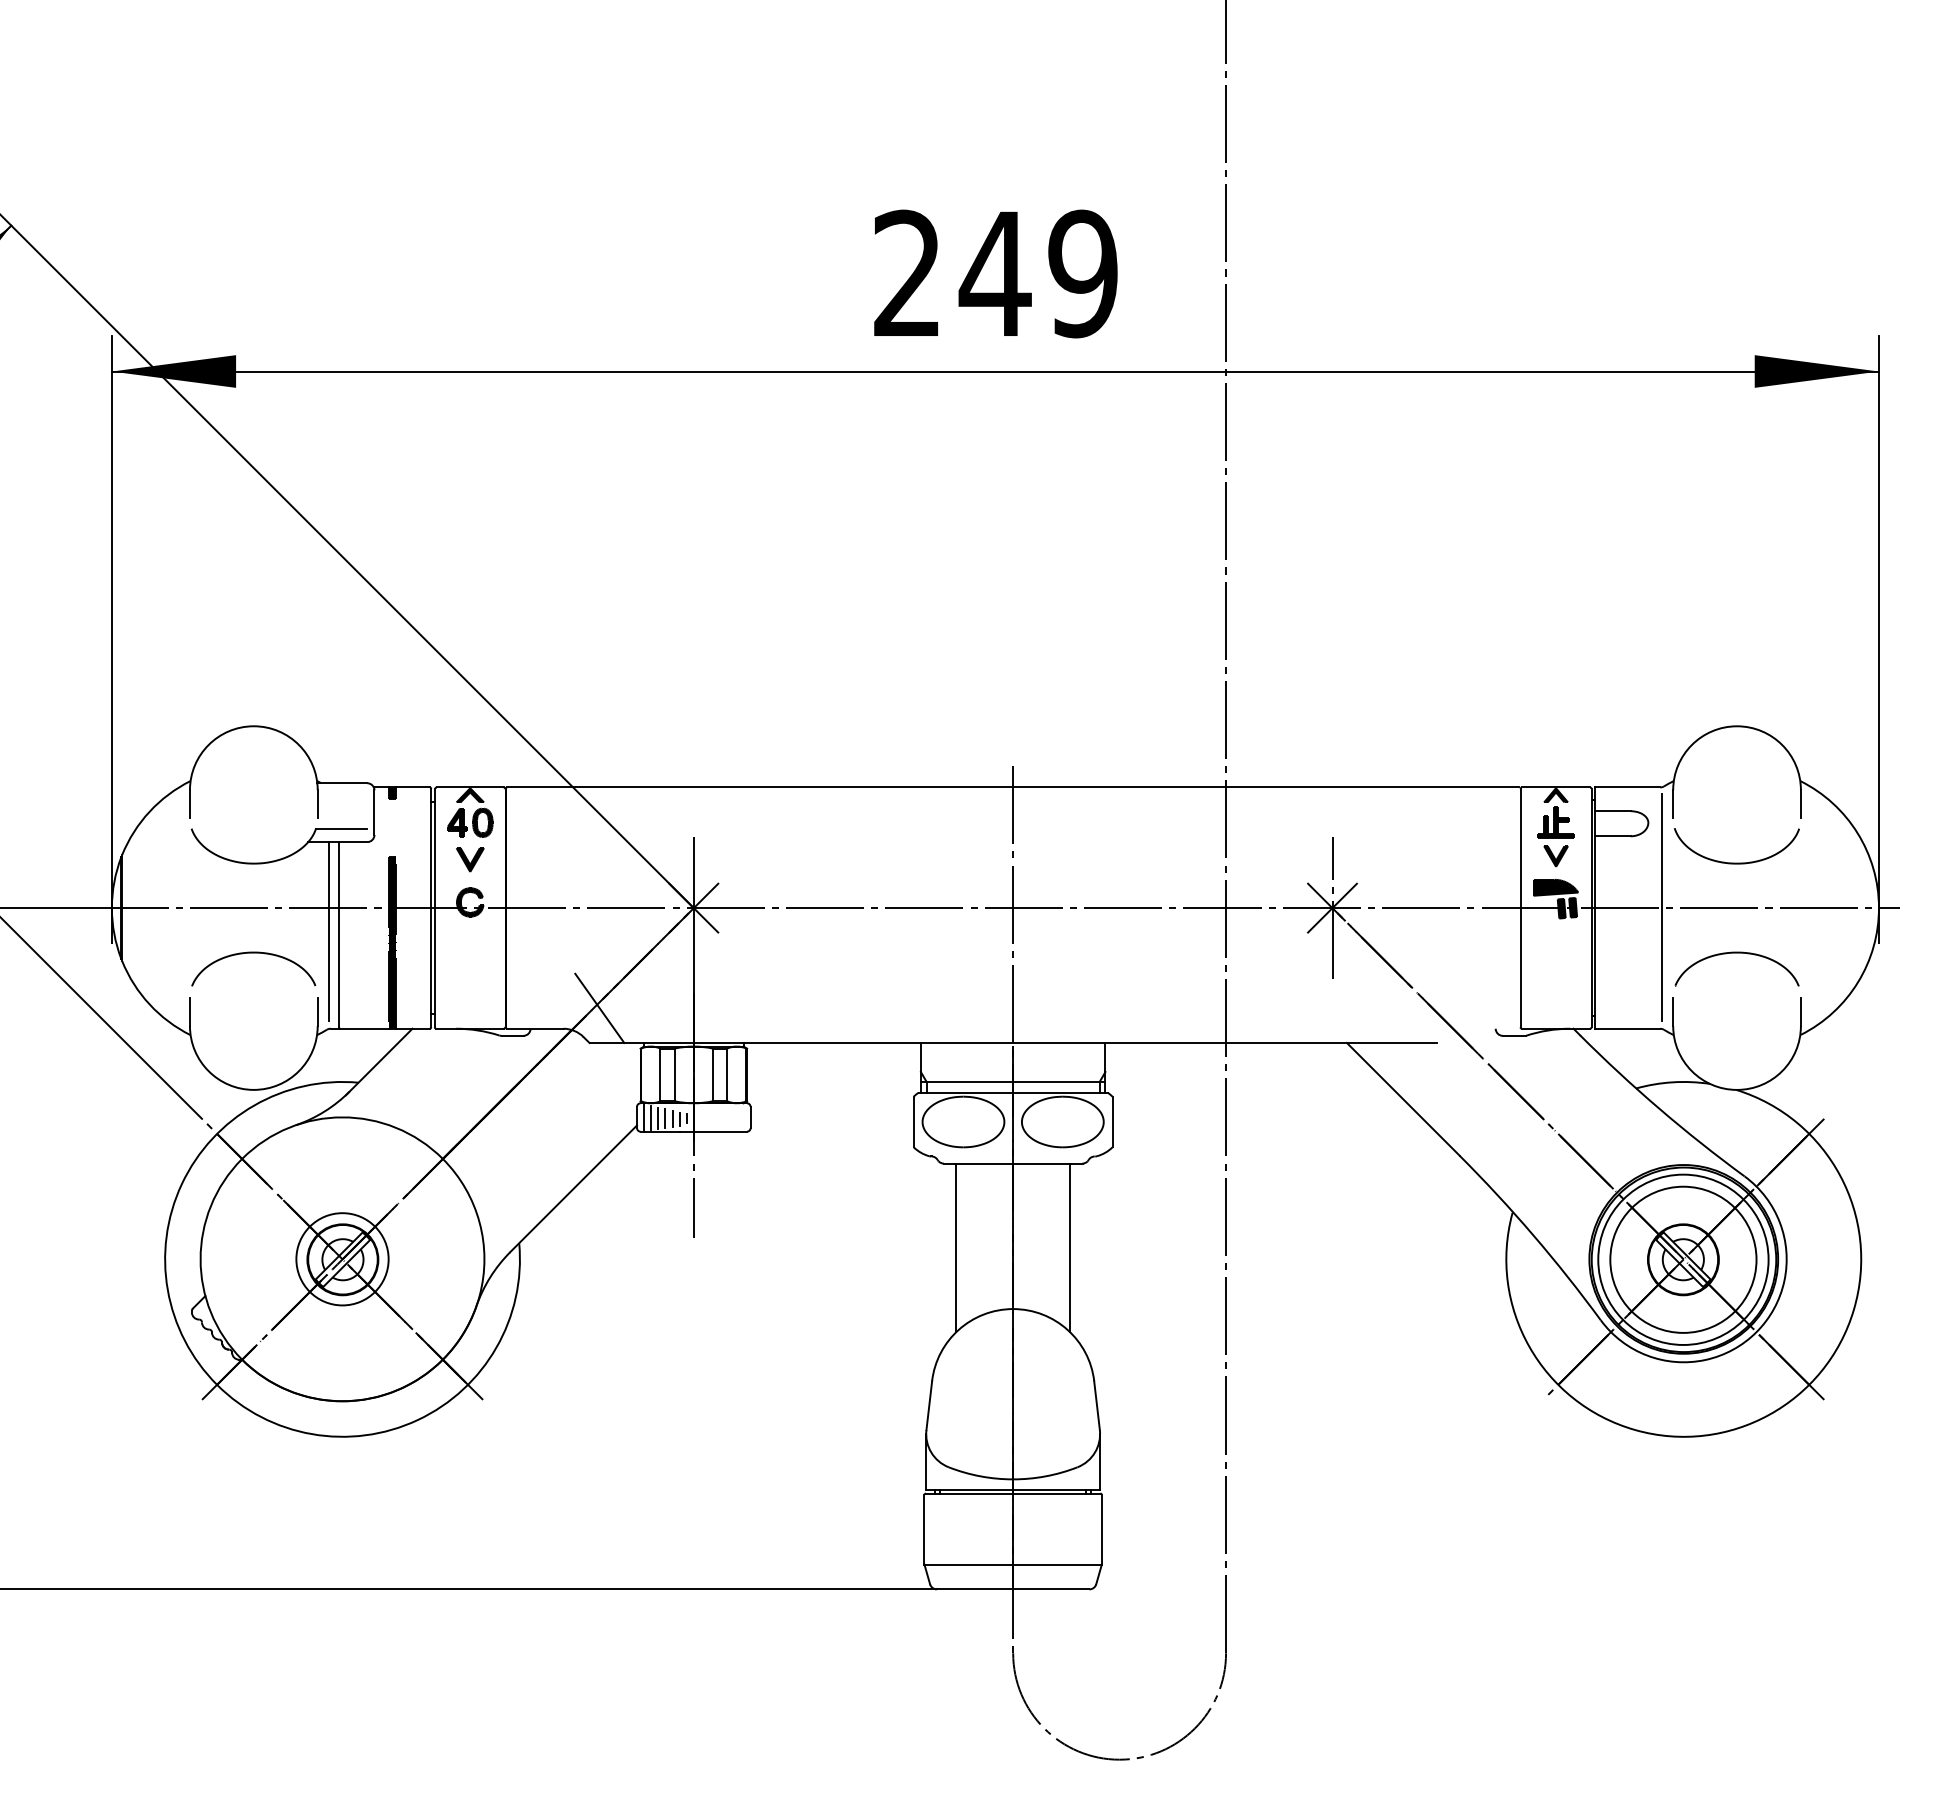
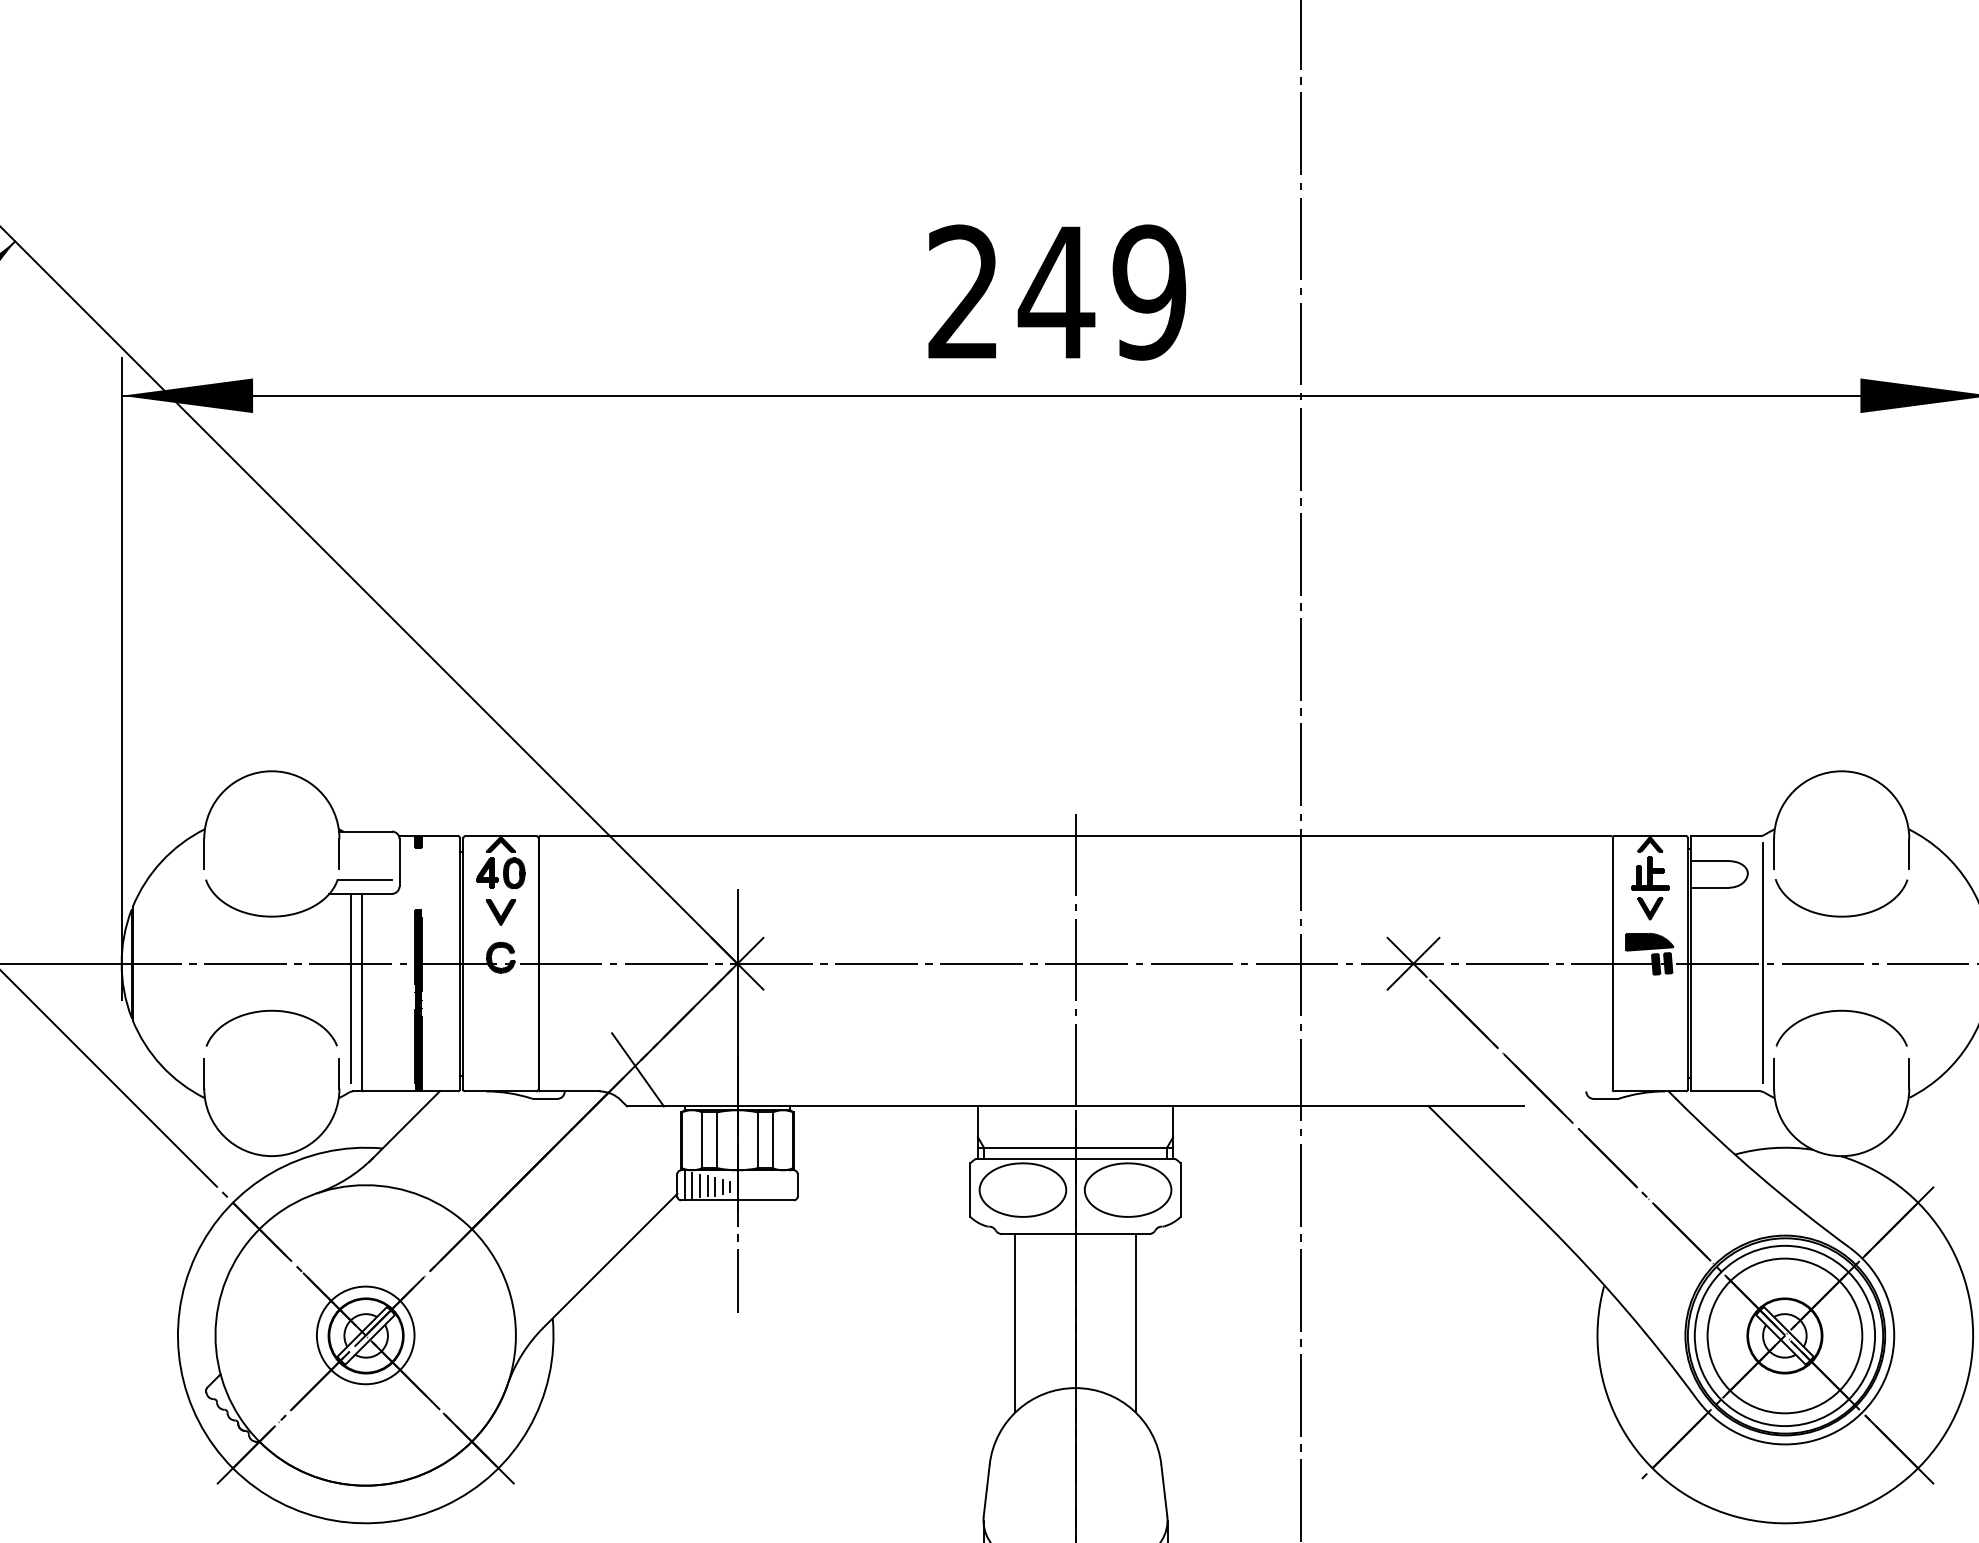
line: (1332, 908) -> (1413, 964), removed

